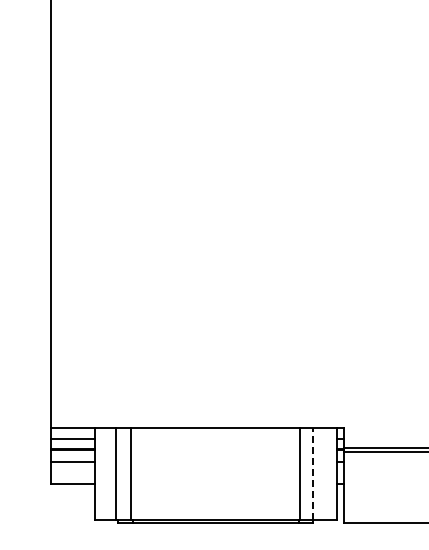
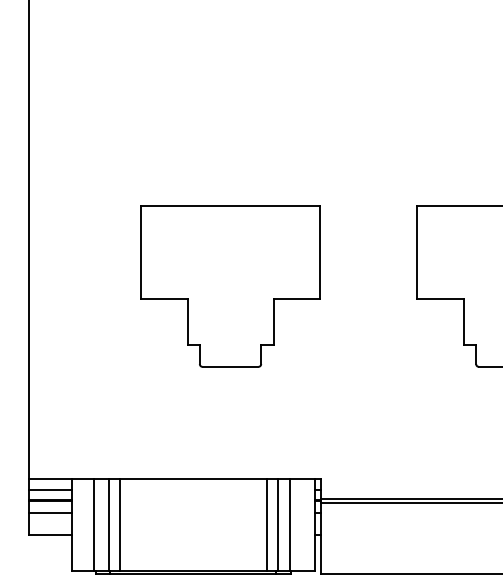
part: (253, 235) -> (230, 286), added
line: (142, 473) -> (119, 524), added
line: (289, 473) -> (266, 524), added
line: (313, 473) -> (290, 524), dashed -> solid

